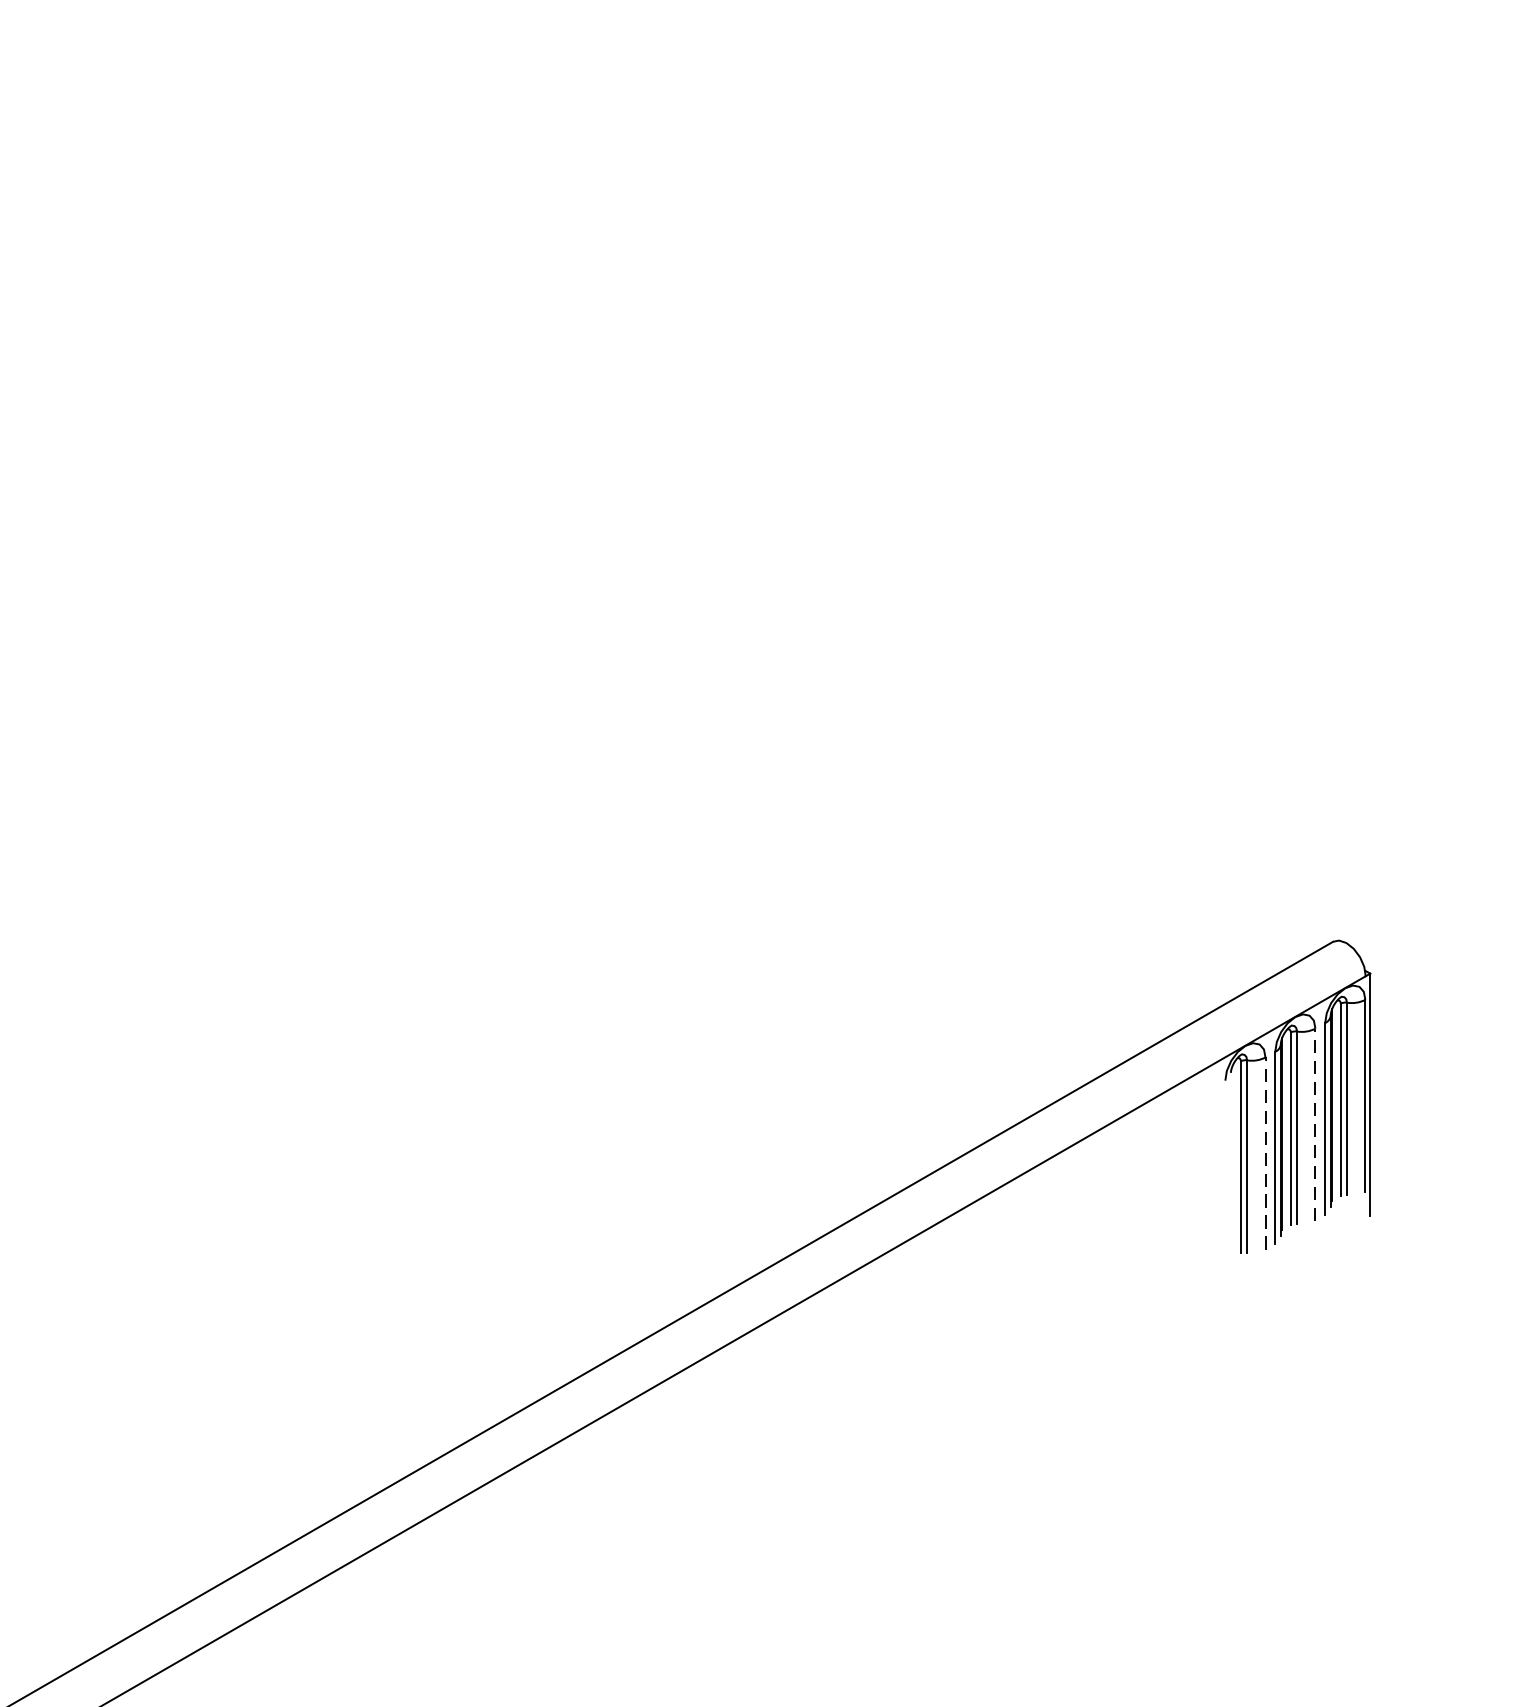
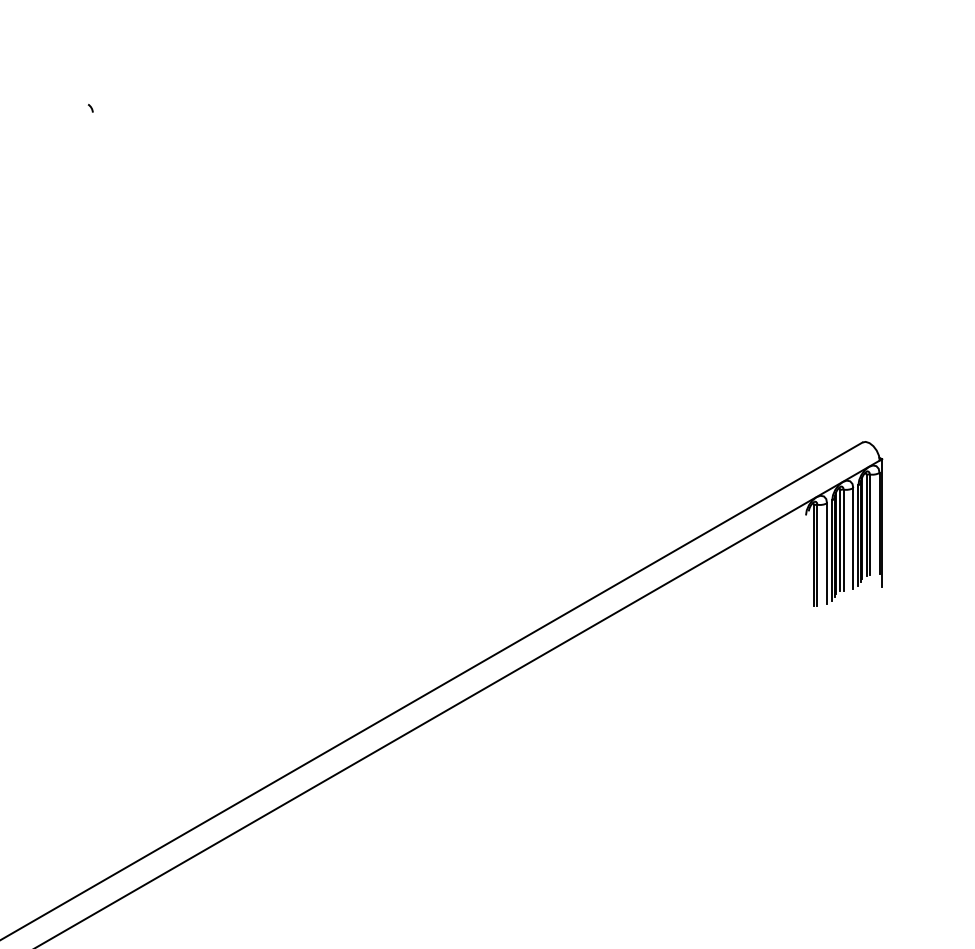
line: (1315, 1124) -> (853, 538), dashed -> solid
line: (1266, 1153) -> (827, 553), dashed -> solid

